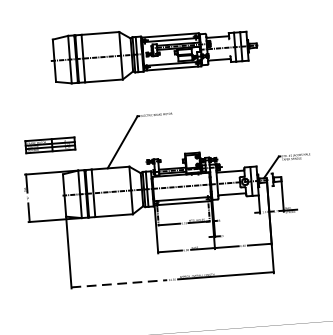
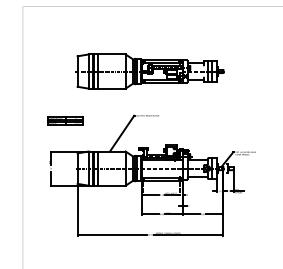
part: (50, 144) -> (65, 120), moved
line: (119, 283) -> (112, 234), dashed -> solid

